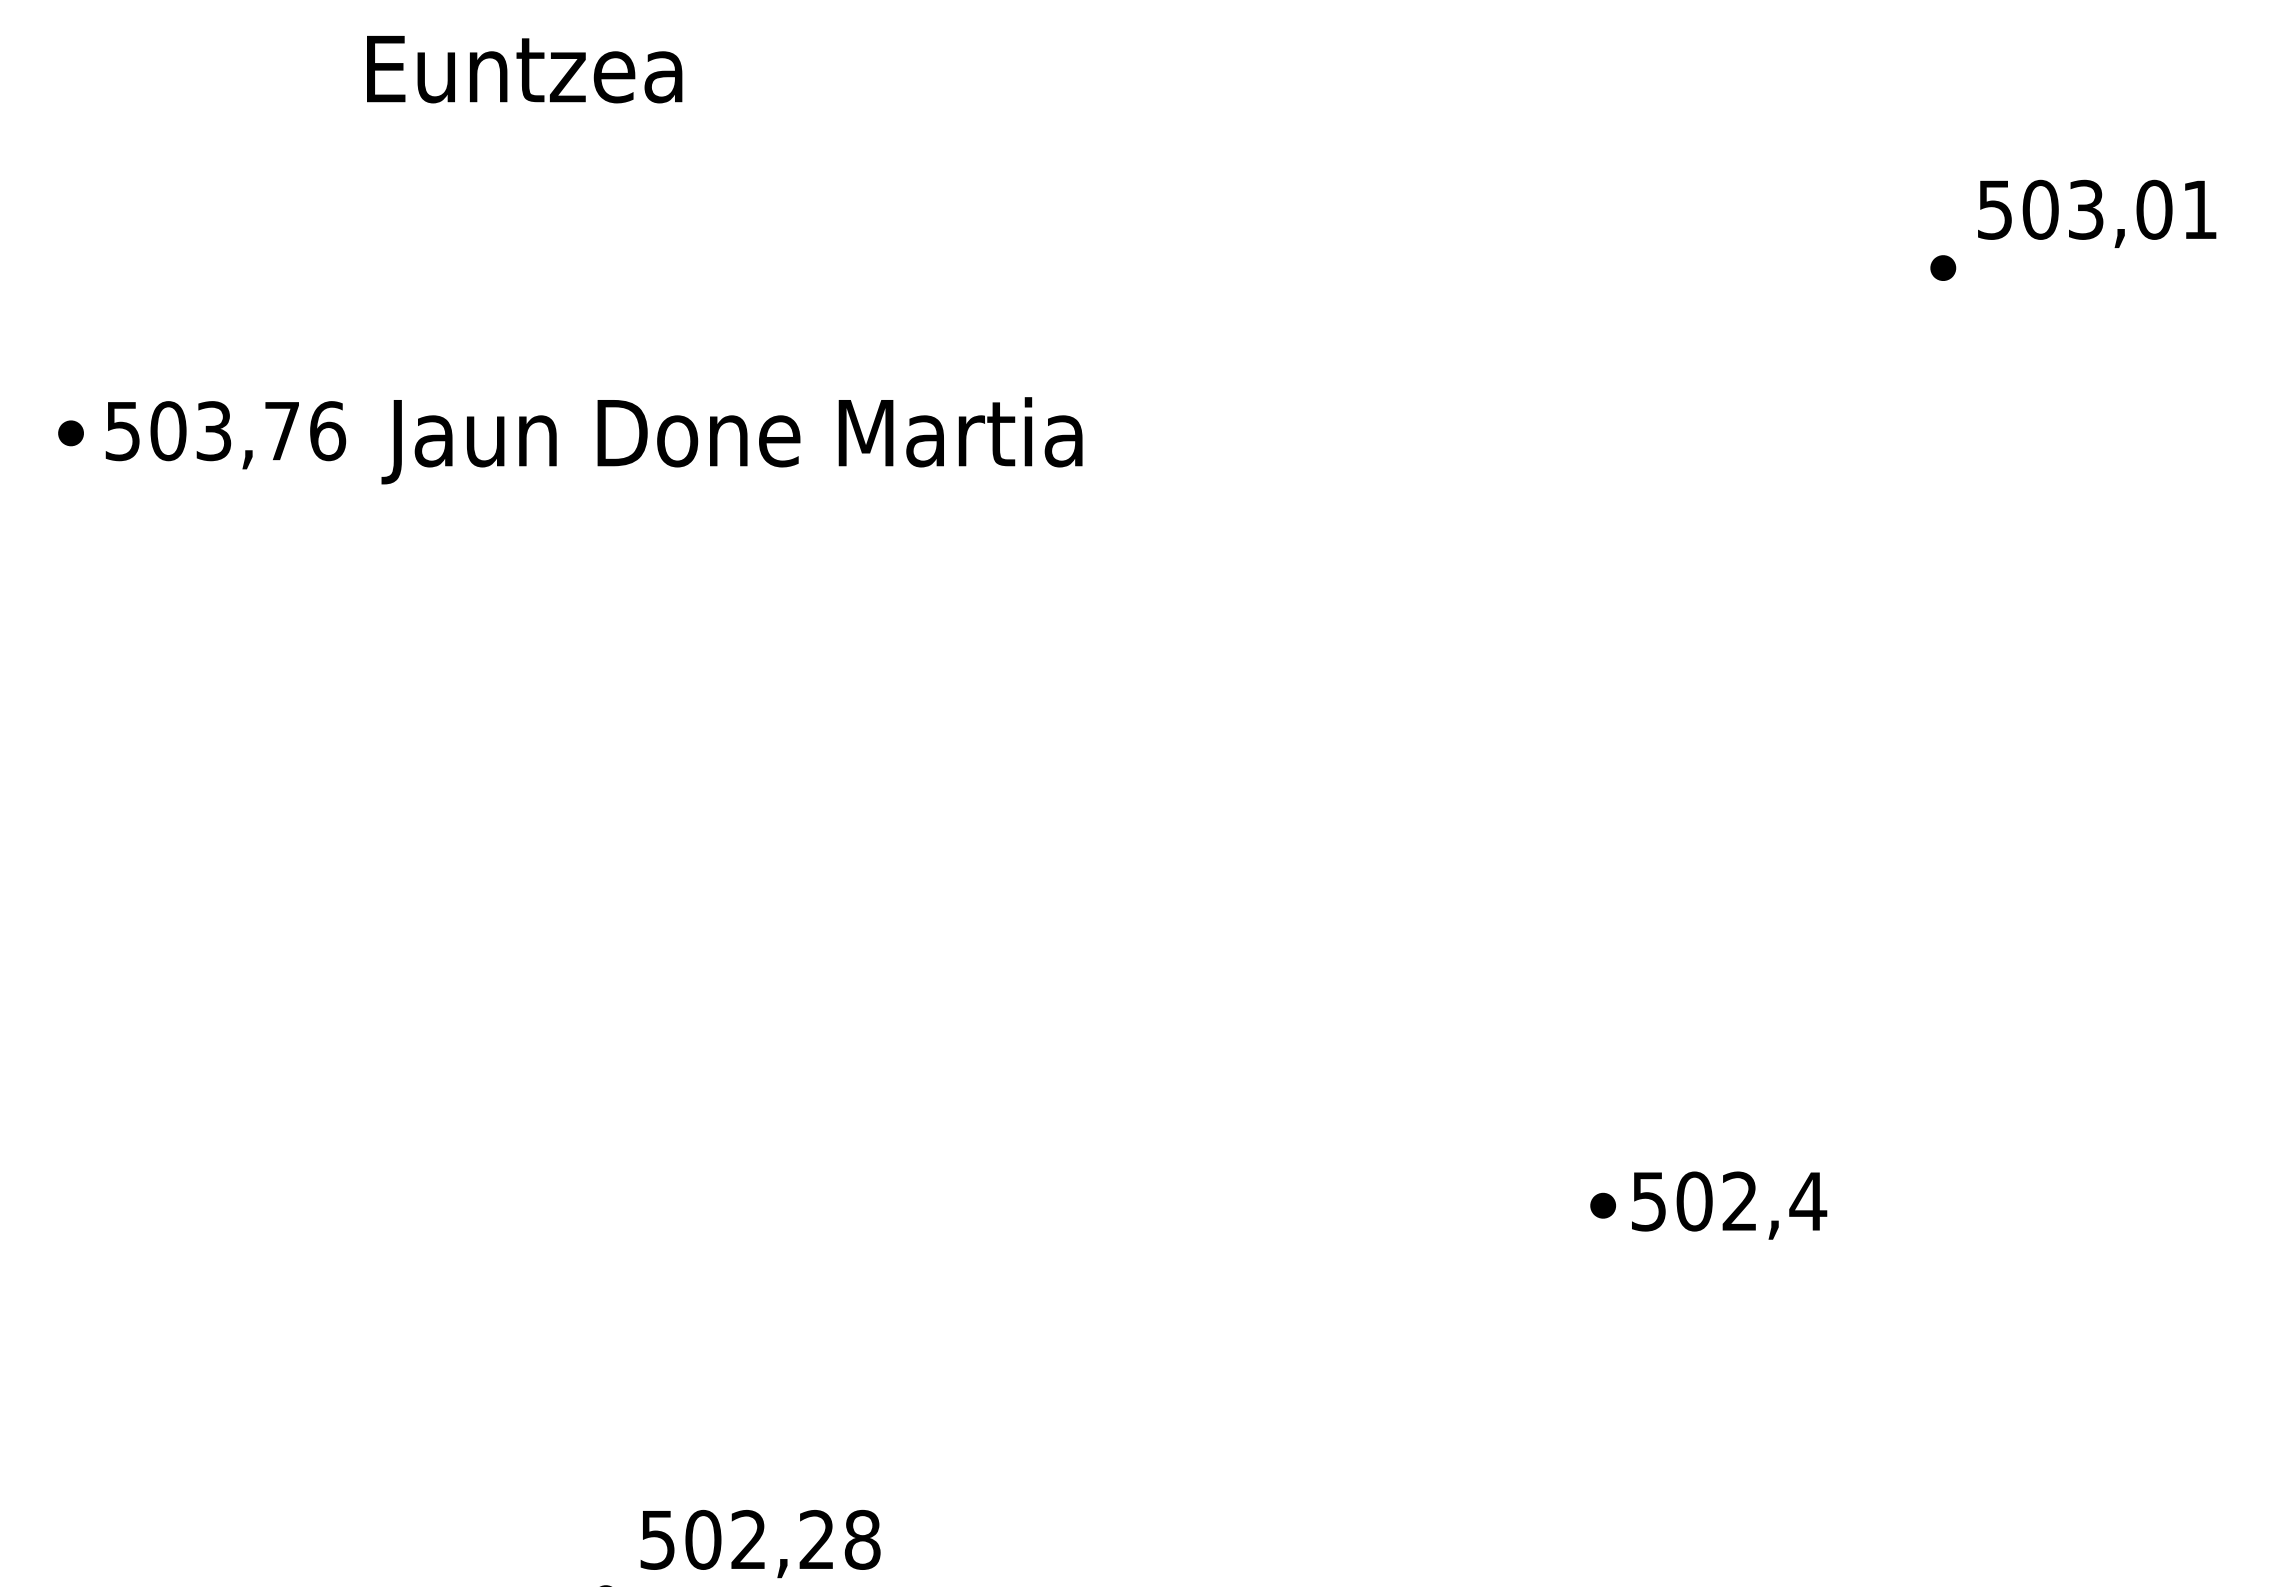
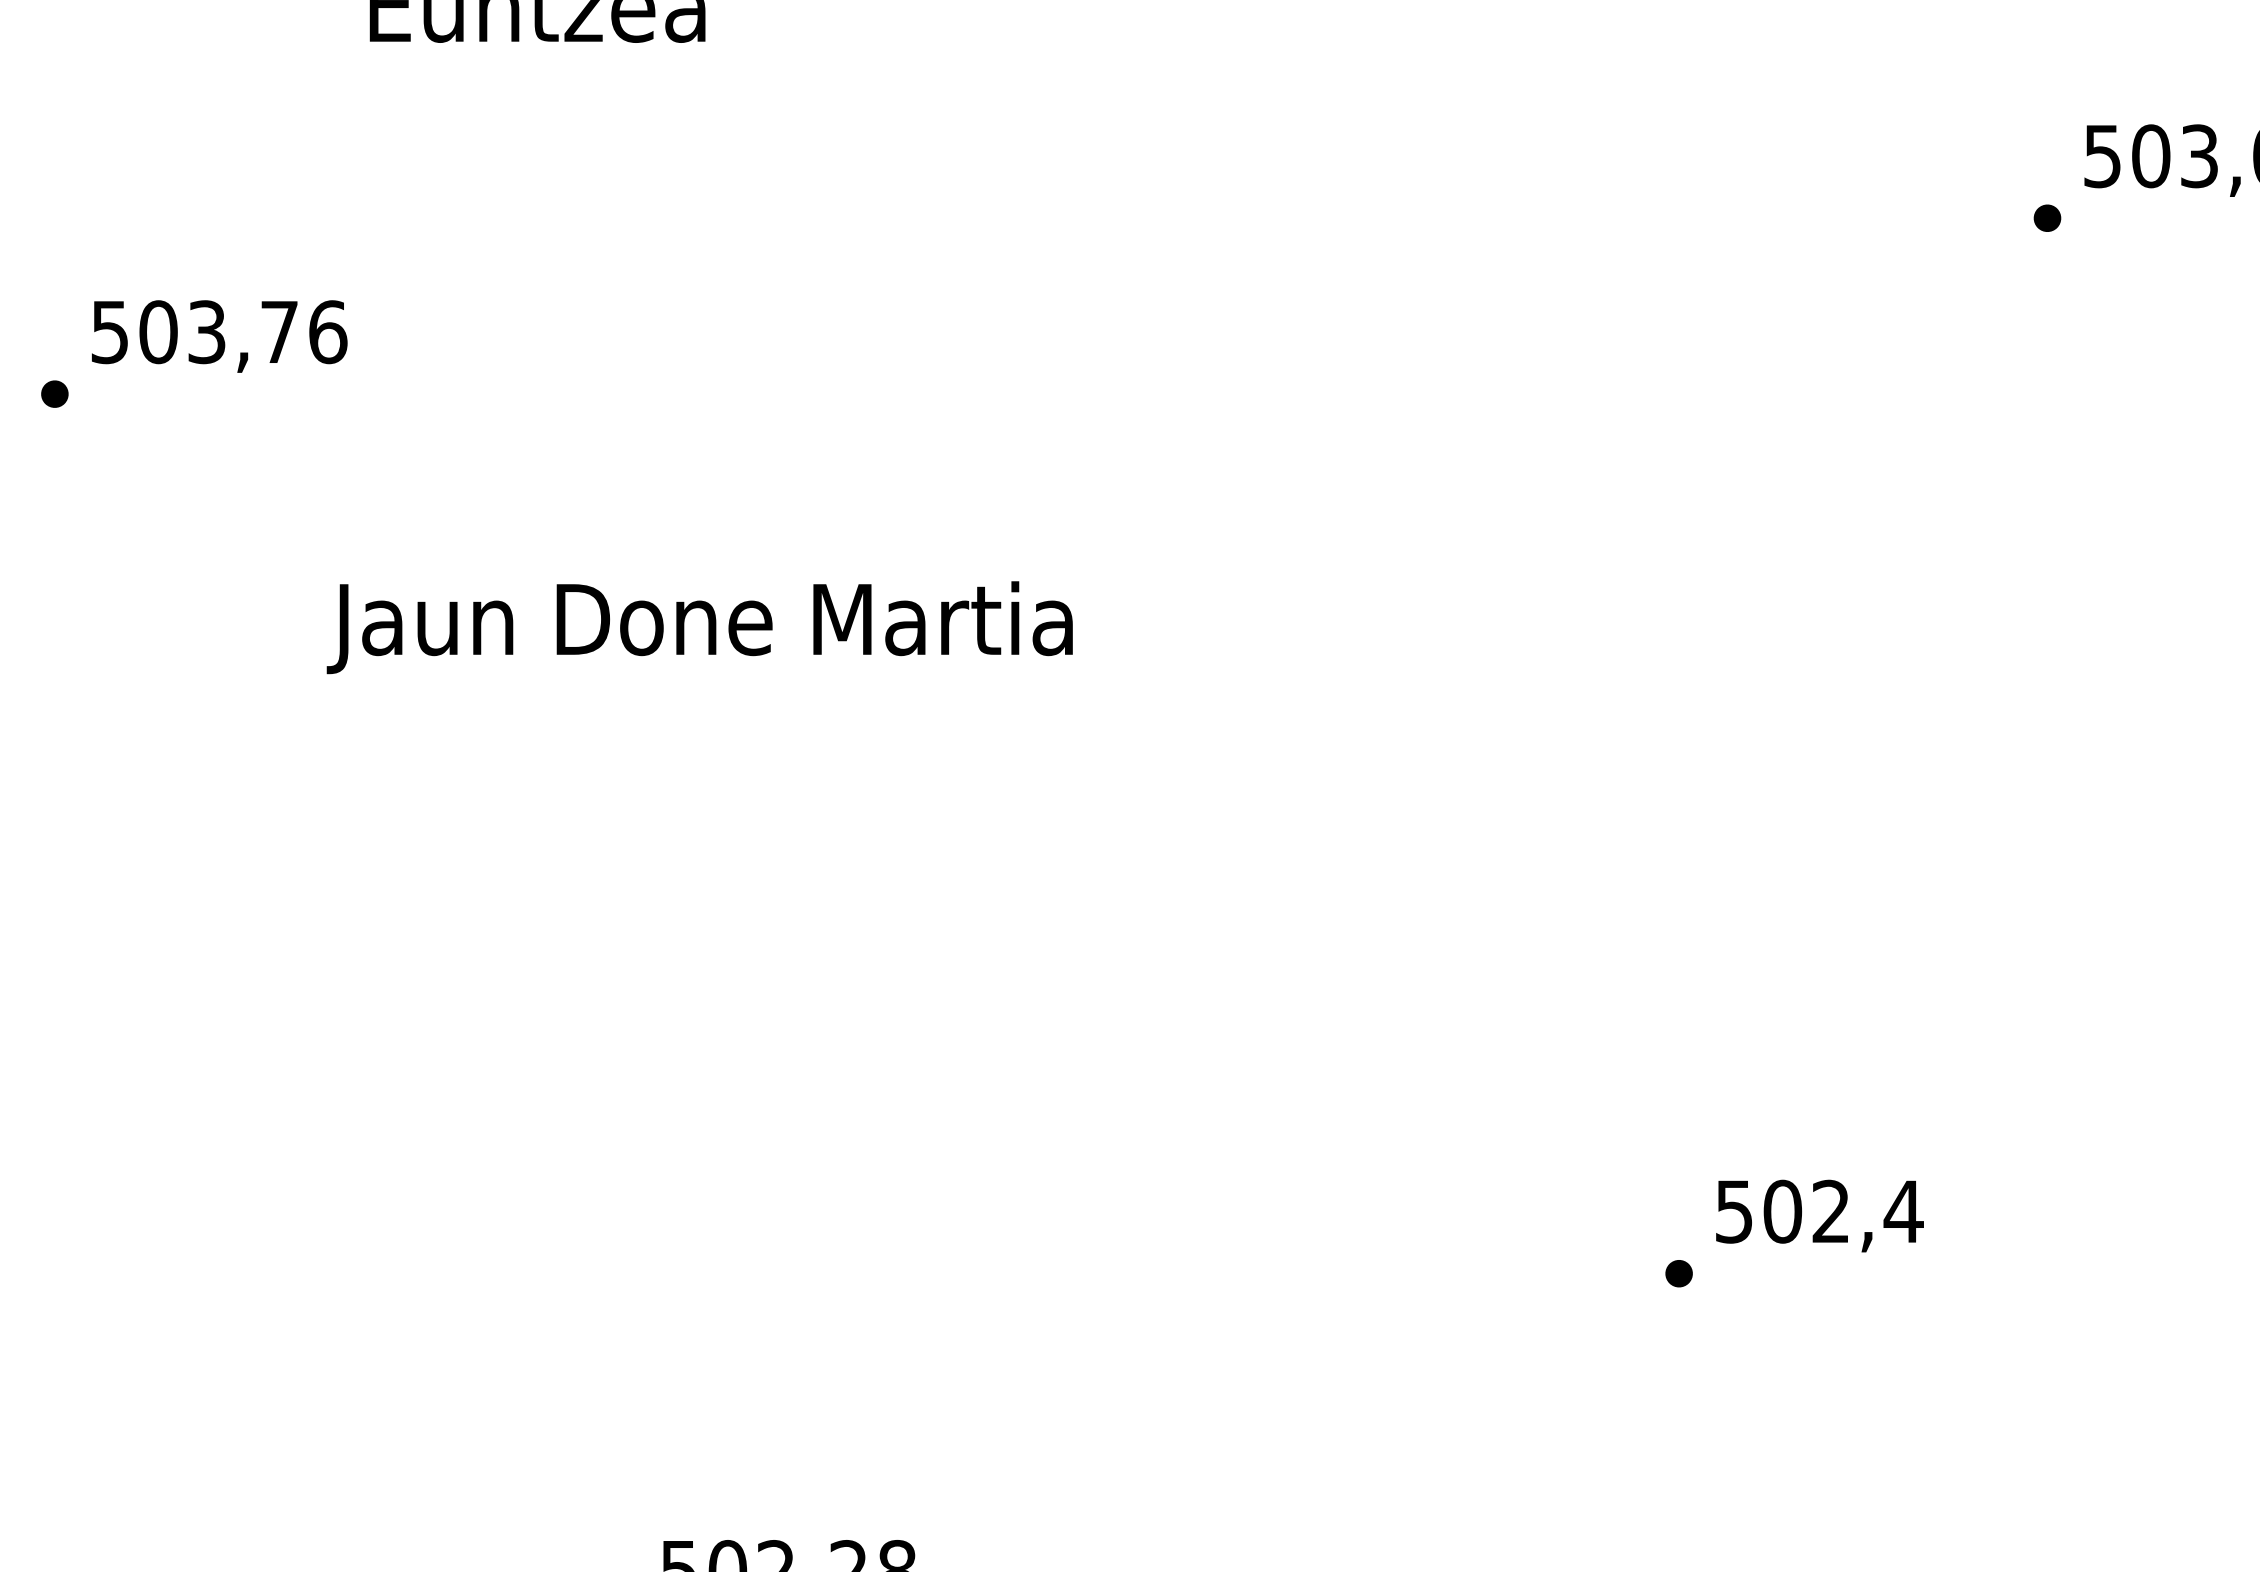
text: (225, 435) -> (219, 336), moved
text: (731, 440) -> (699, 627), moved
part: (1602, 1205) -> (1678, 1273), moved

